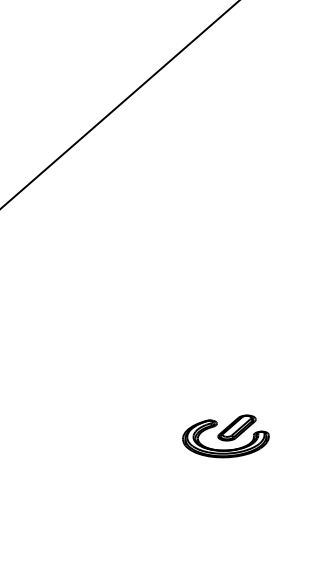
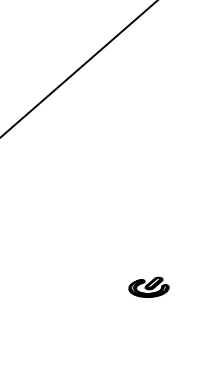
part: (225, 436) -> (148, 287), size x0.7

